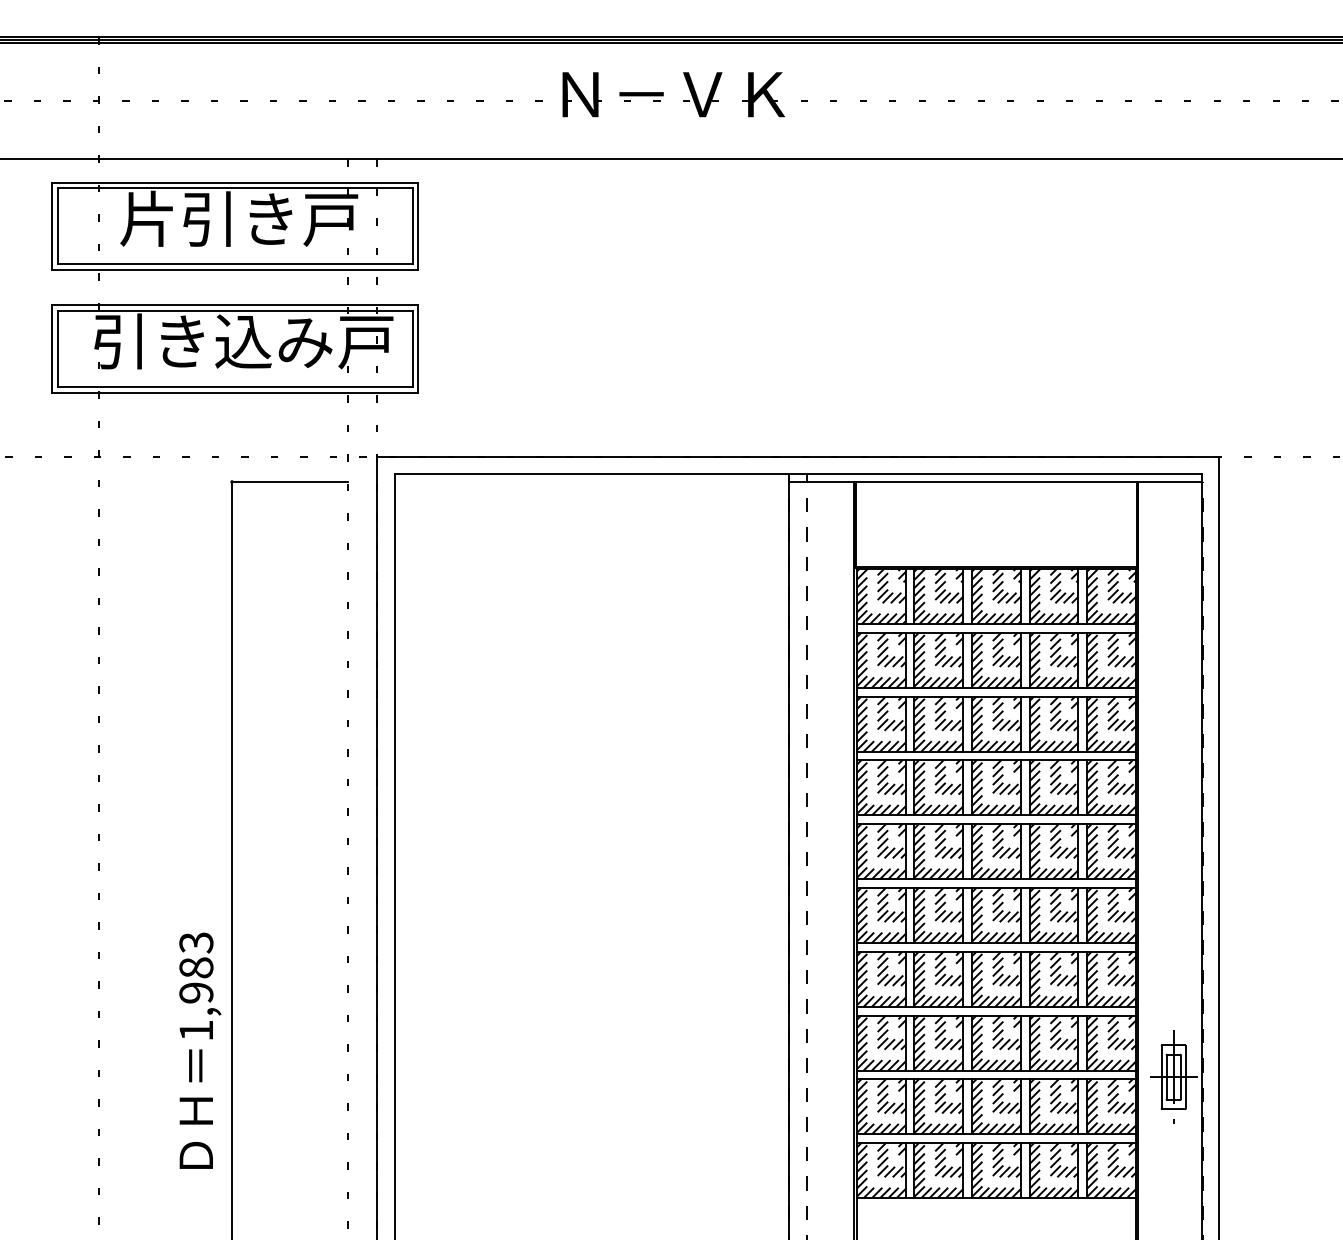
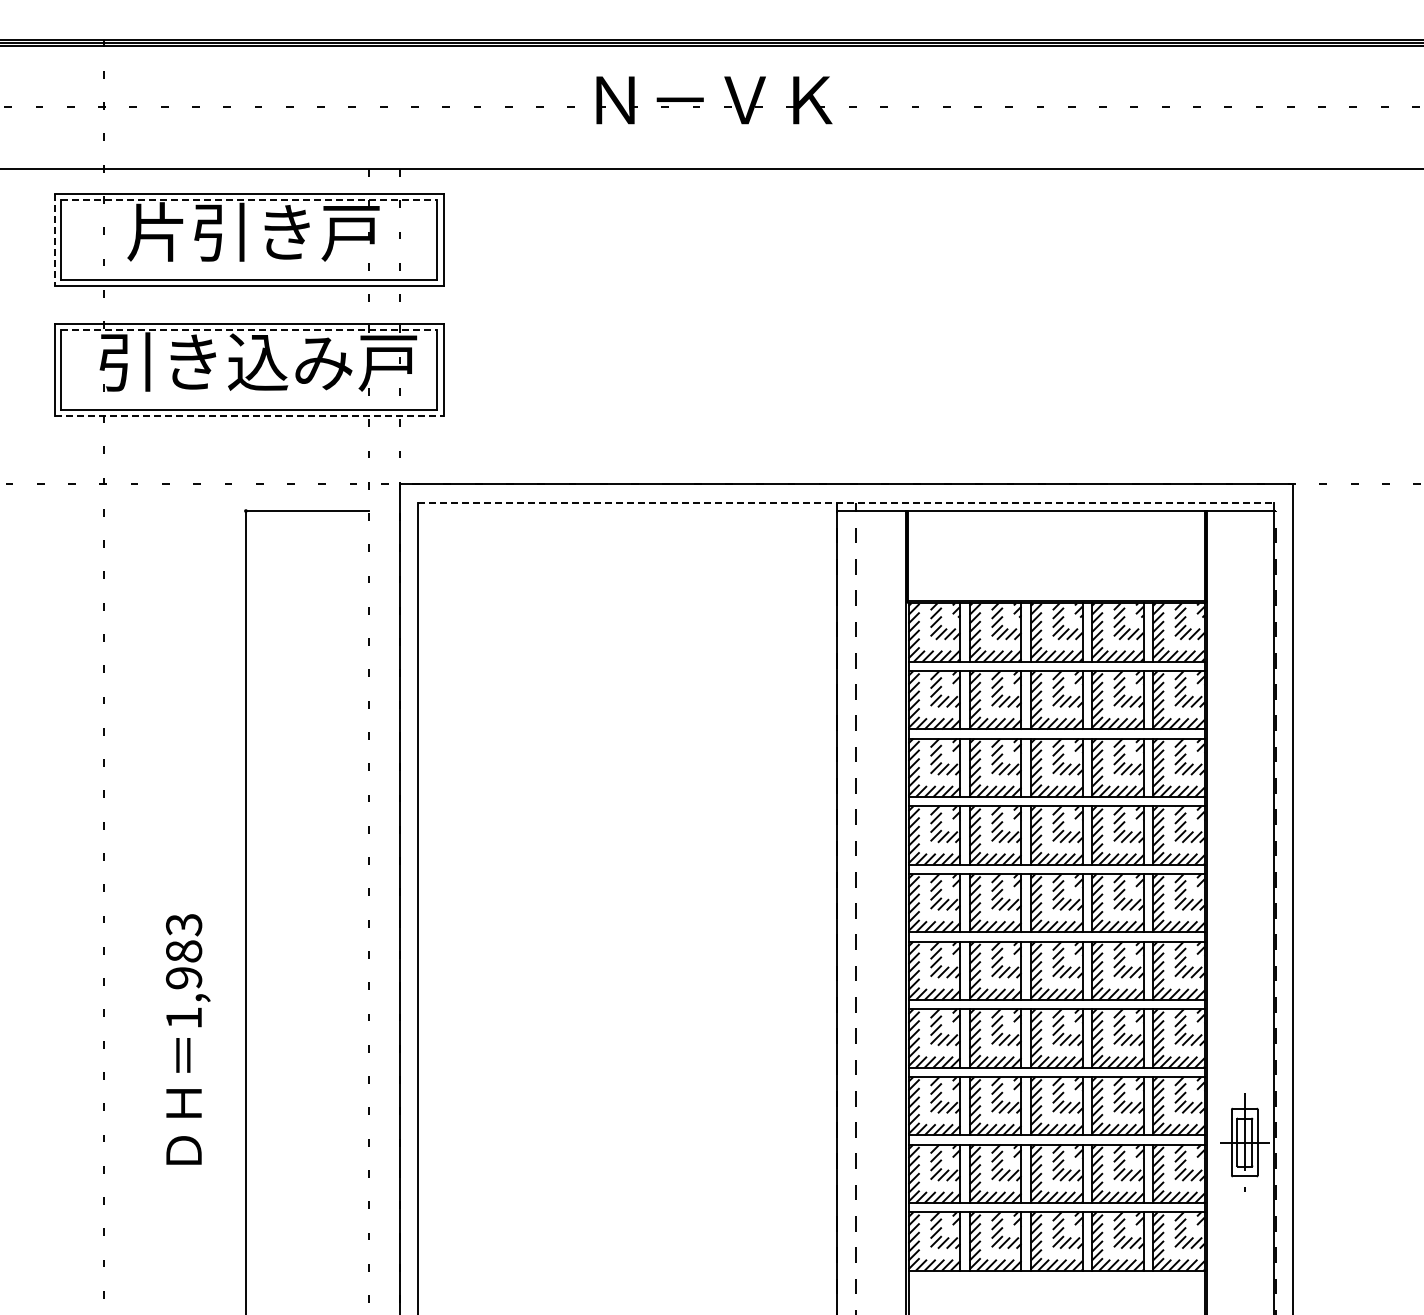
line: (235, 188) -> (249, 199), solid -> dashed
line: (52, 226) -> (55, 240), solid -> dashed
line: (235, 310) -> (249, 329), solid -> dashed
line: (235, 392) -> (249, 416), solid -> dashed
line: (798, 473) -> (846, 502), solid -> dashed
text: (200, 1050) -> (188, 1039), moved

